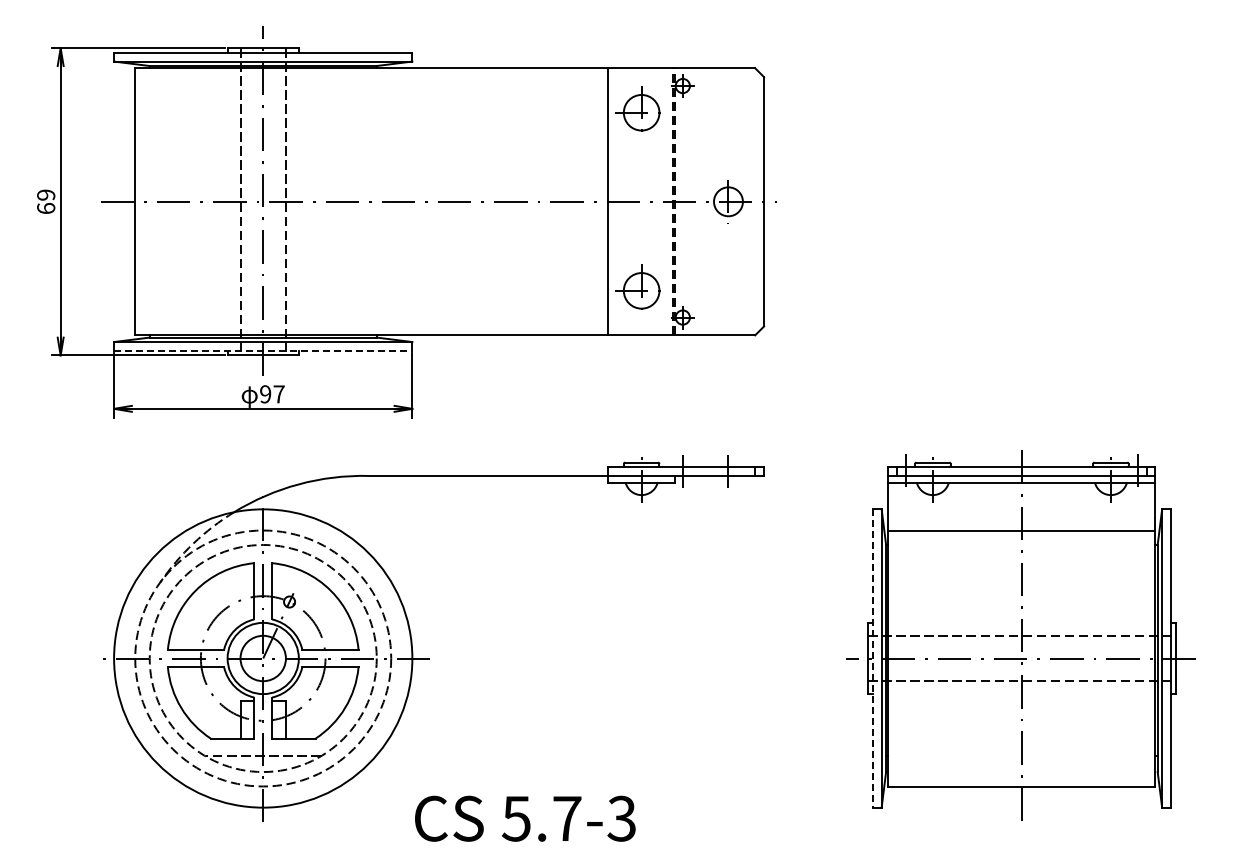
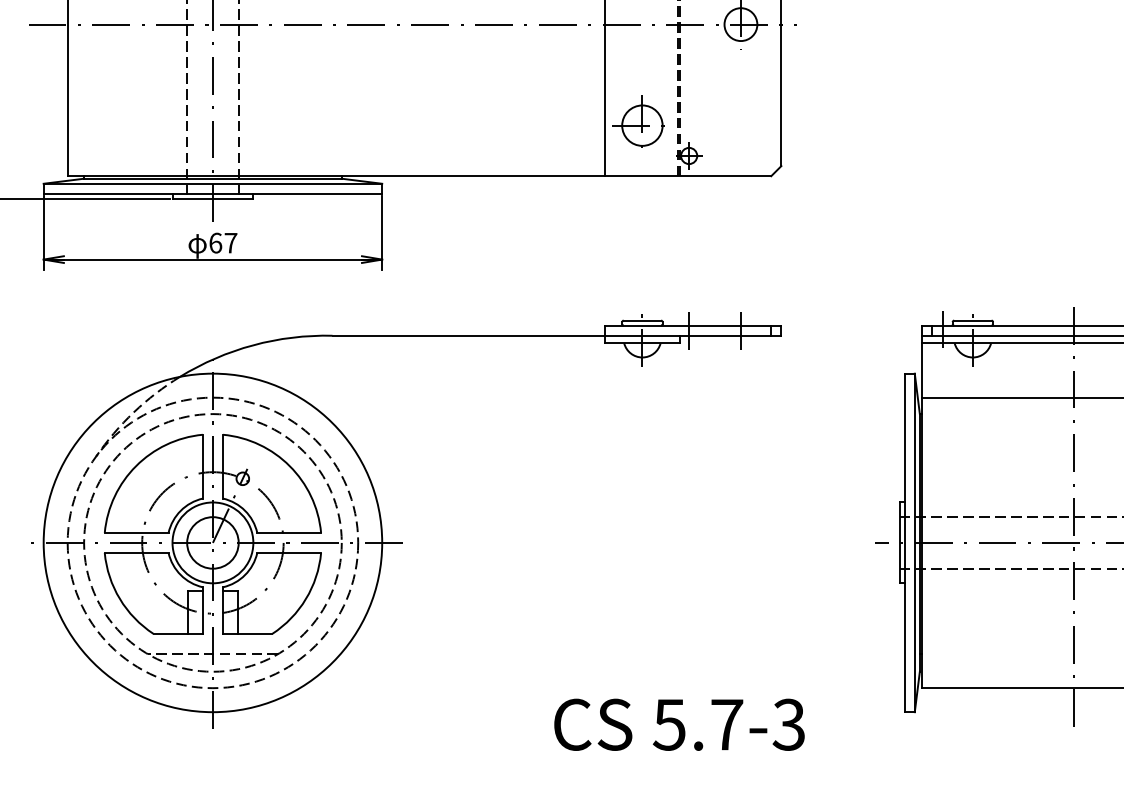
line: (263, 350) -> (213, 193), dashed -> solid
text: (265, 394) -> (215, 243), 97 -> 67
line: (872, 659) -> (904, 544), dashed -> solid
text: (525, 818) -> (679, 724), moved

